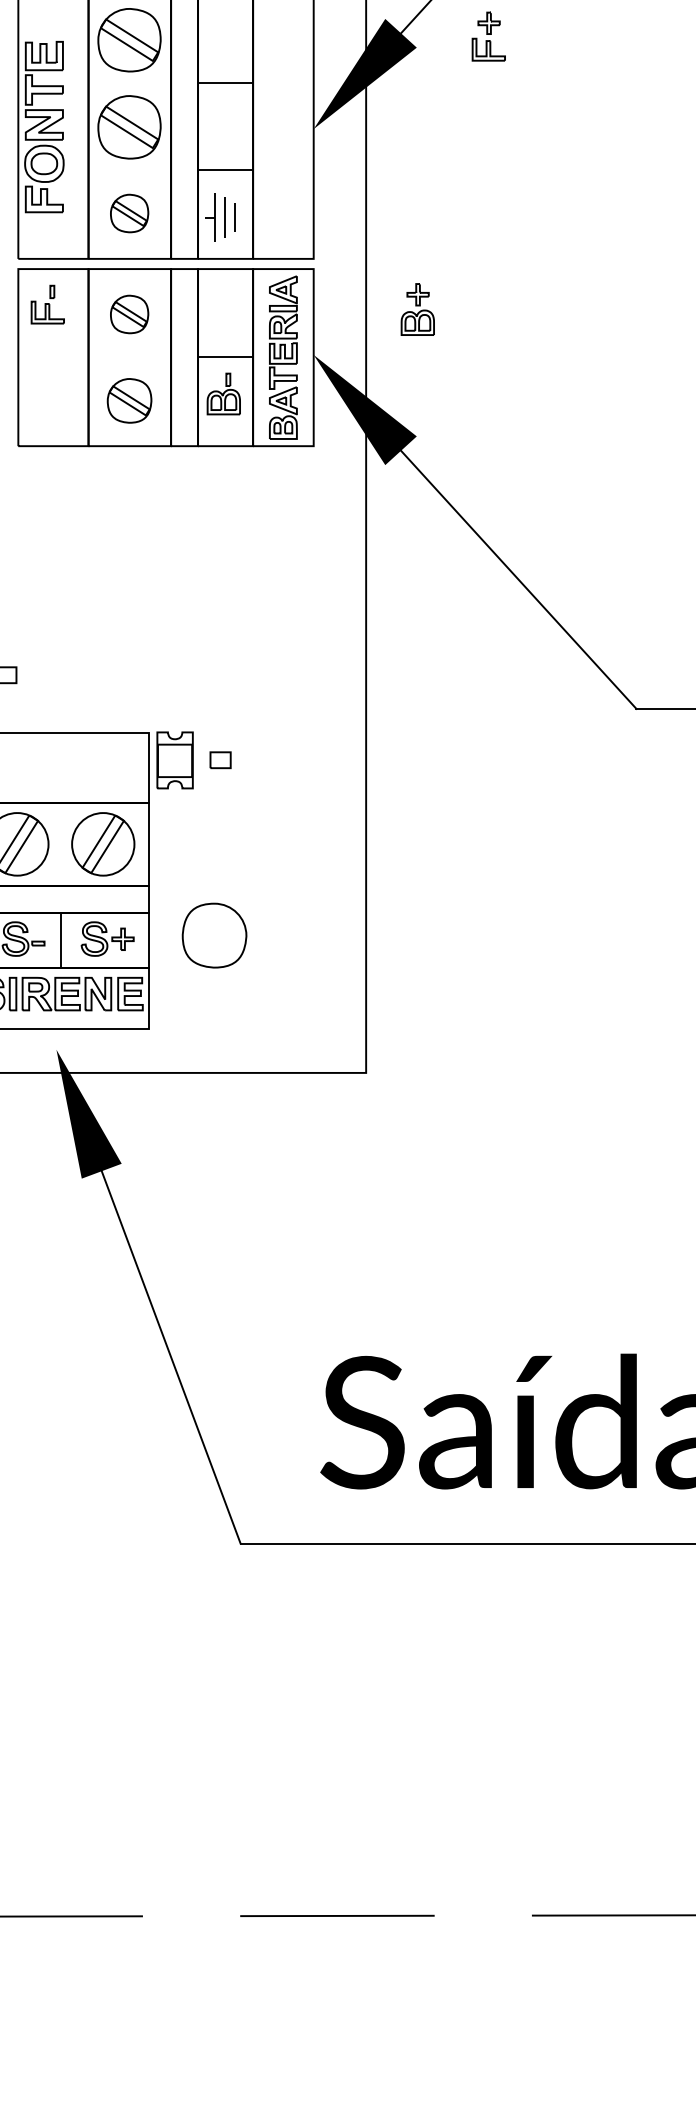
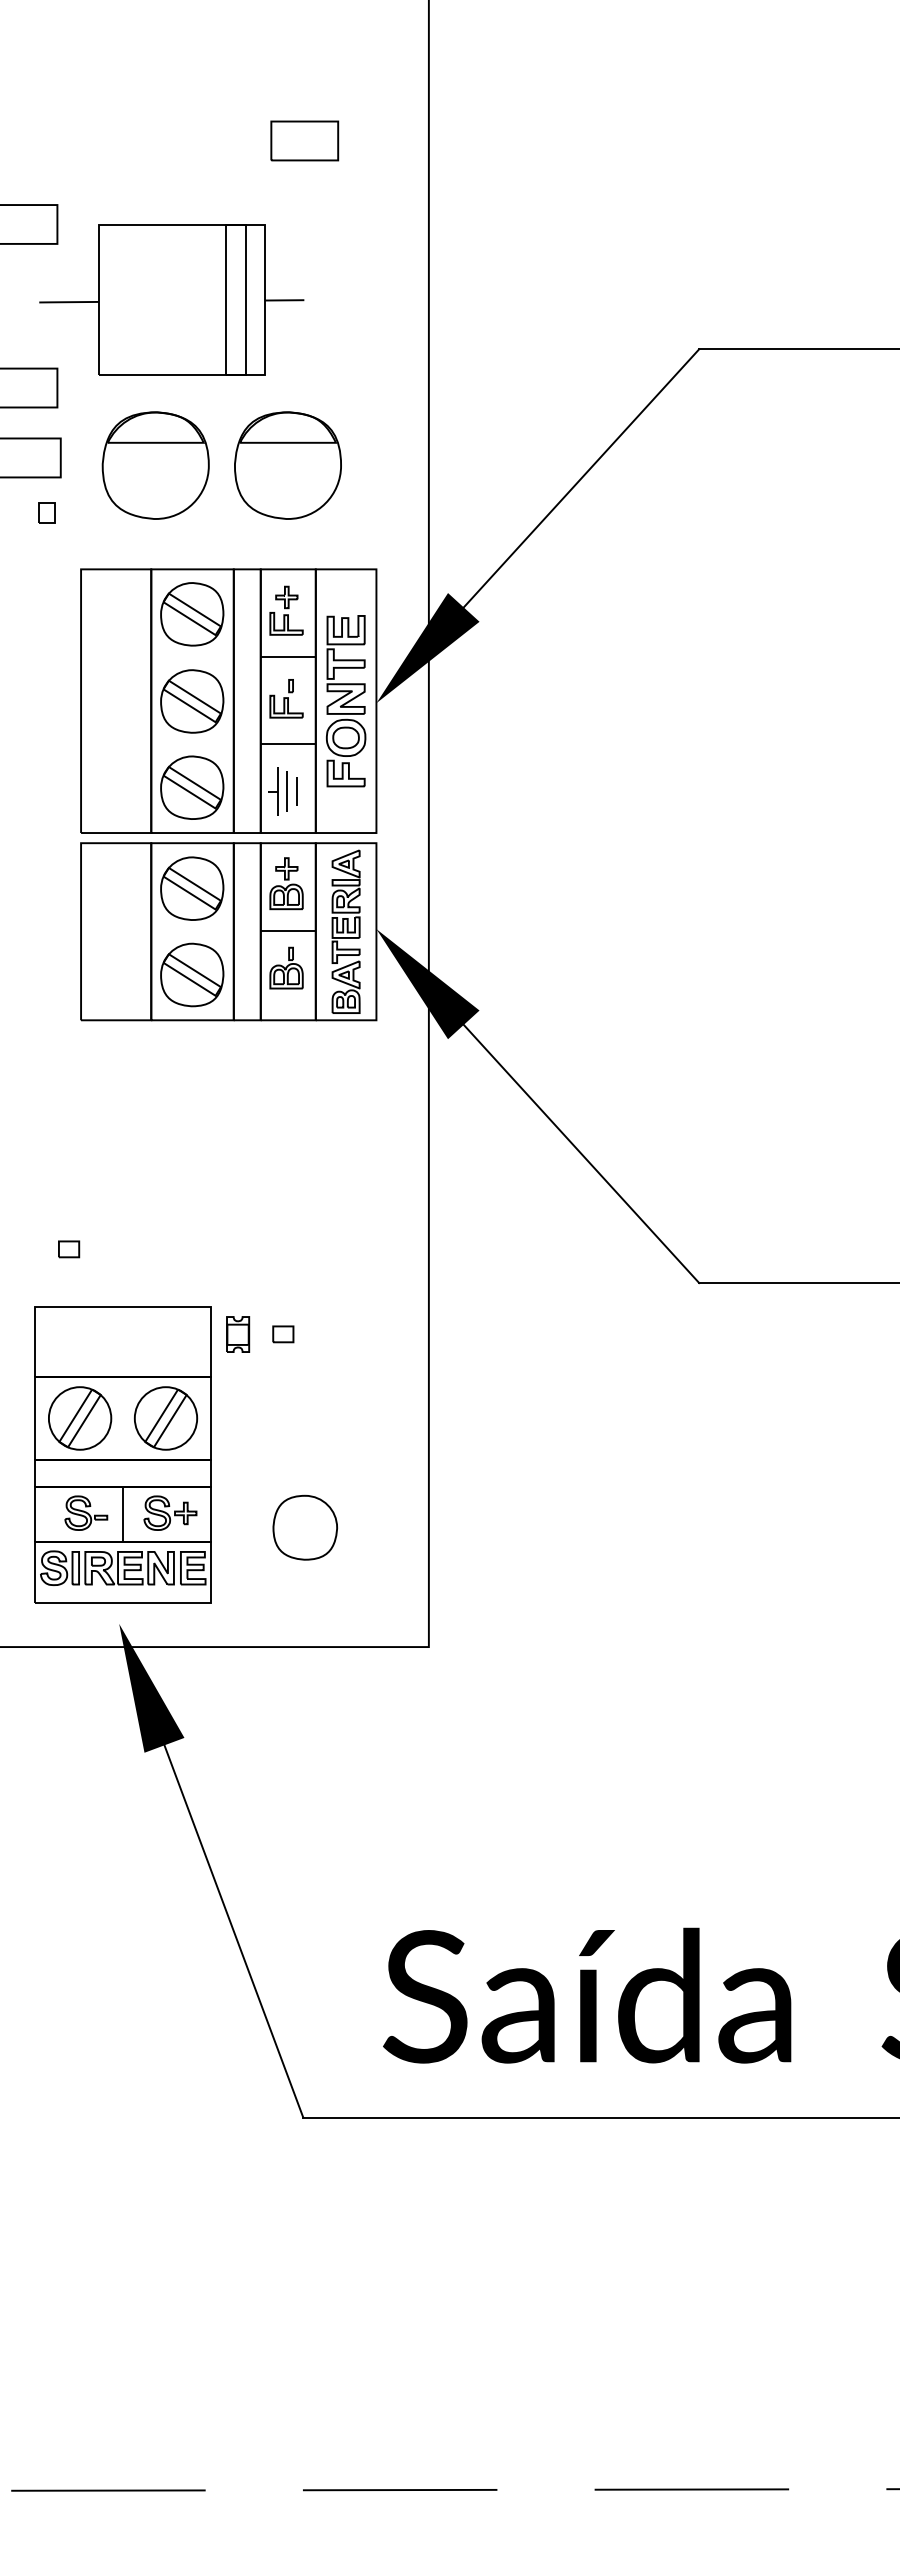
part: (488, 36) -> (286, 610), moved
part: (44, 127) -> (346, 701), moved
part: (129, 213) -> (192, 787), size x1.67
part: (47, 304) -> (286, 698), moved
part: (417, 309) -> (286, 883), moved
part: (129, 314) -> (192, 888), size x1.67
part: (129, 400) -> (192, 974), size x1.43
part: (175, 760) -> (238, 1334), size x0.62
part: (213, 935) -> (304, 1527), moved

